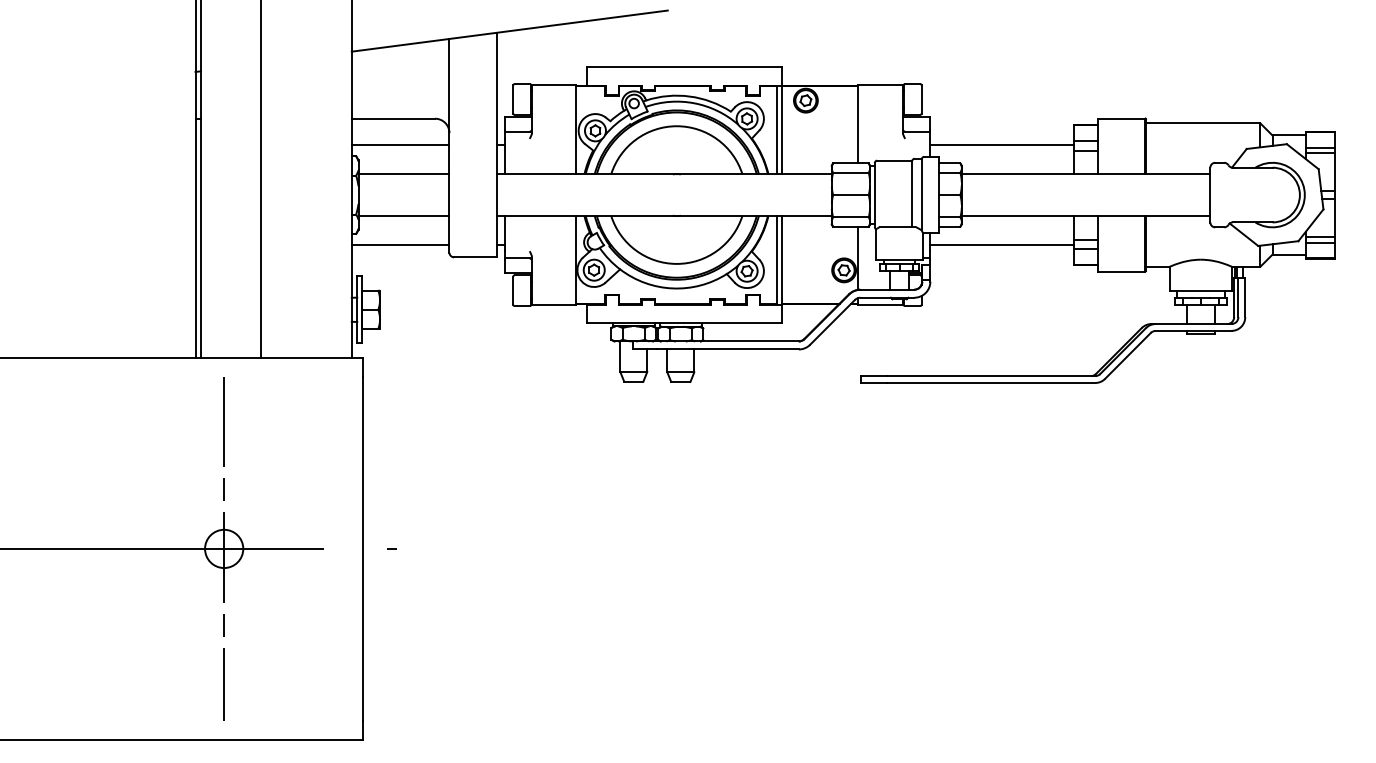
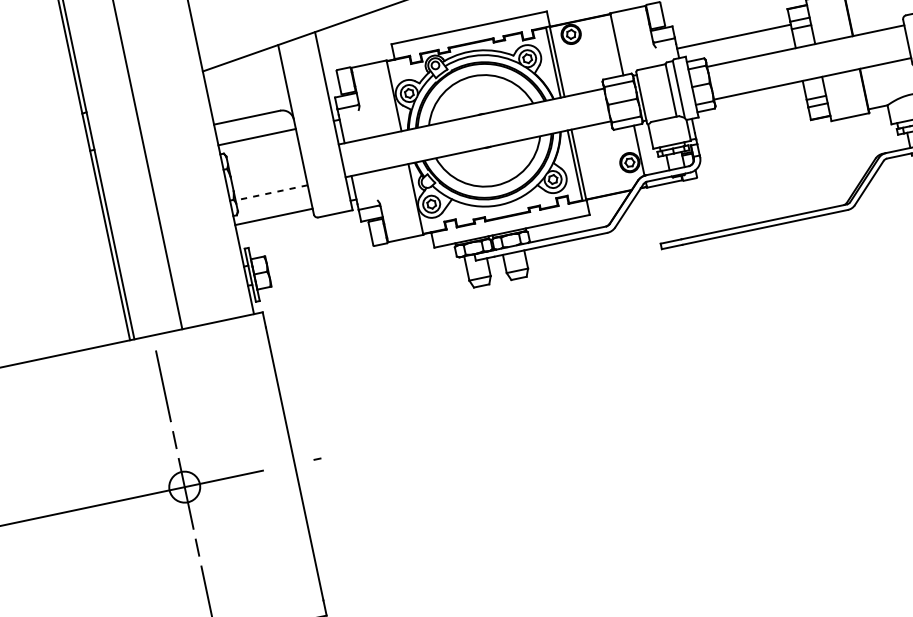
line: (403, 174) -> (264, 160), removed
line: (403, 215) -> (271, 192), solid -> dashed
line: (1001, 245) -> (750, 116), removed

